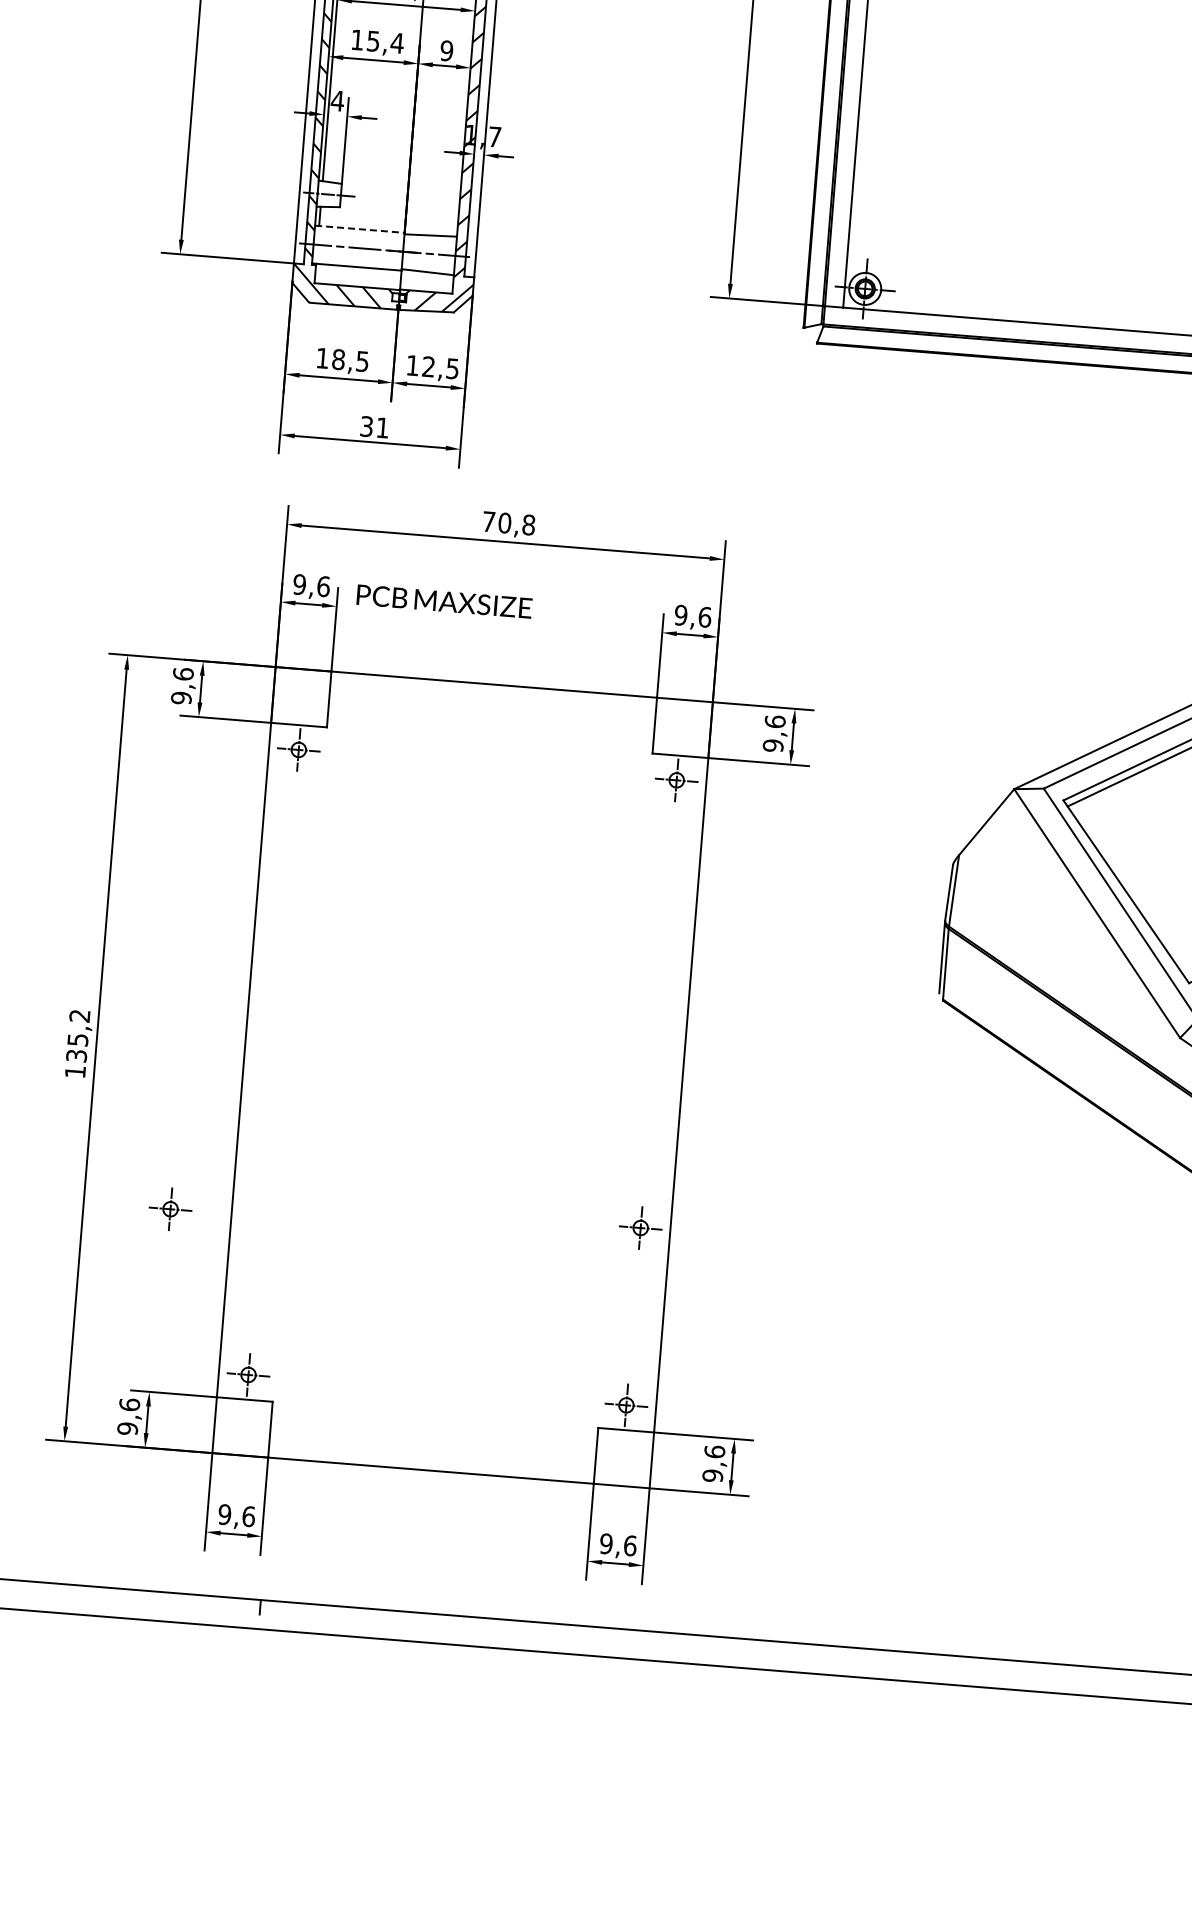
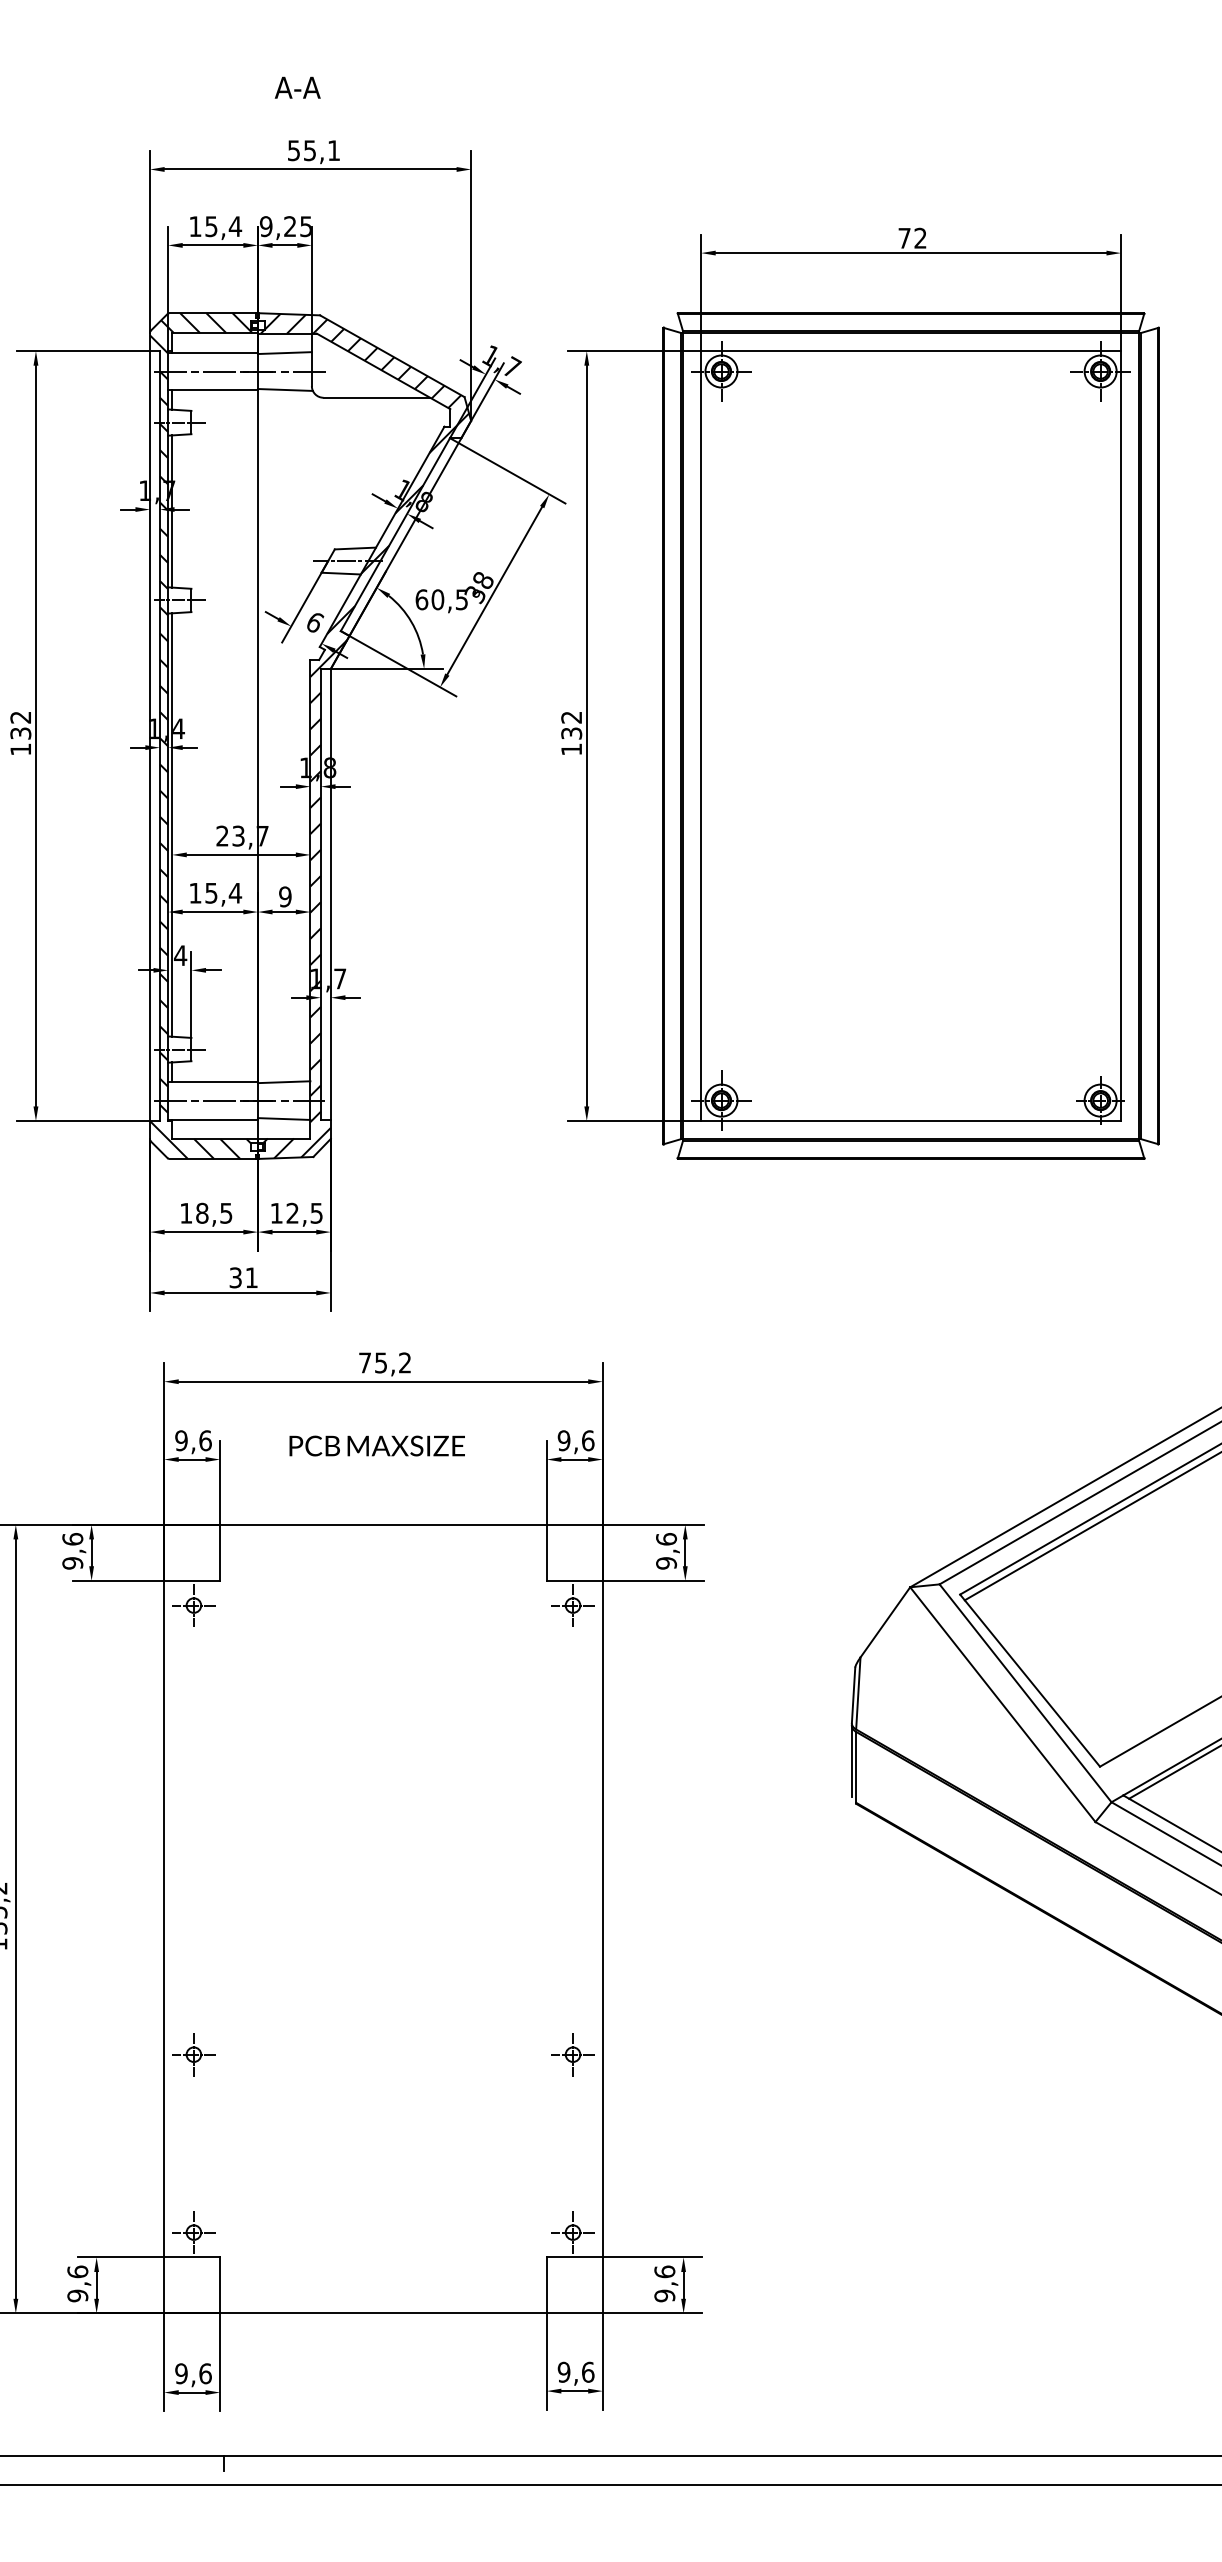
line: (360, 229) -> (213, 1081), dashed -> solid
text: (516, 523) -> (392, 1362), 70,8 -> 75,2
text: (443, 601) -> (376, 1445), moved
part: (170, 1209) -> (193, 2054), moved

